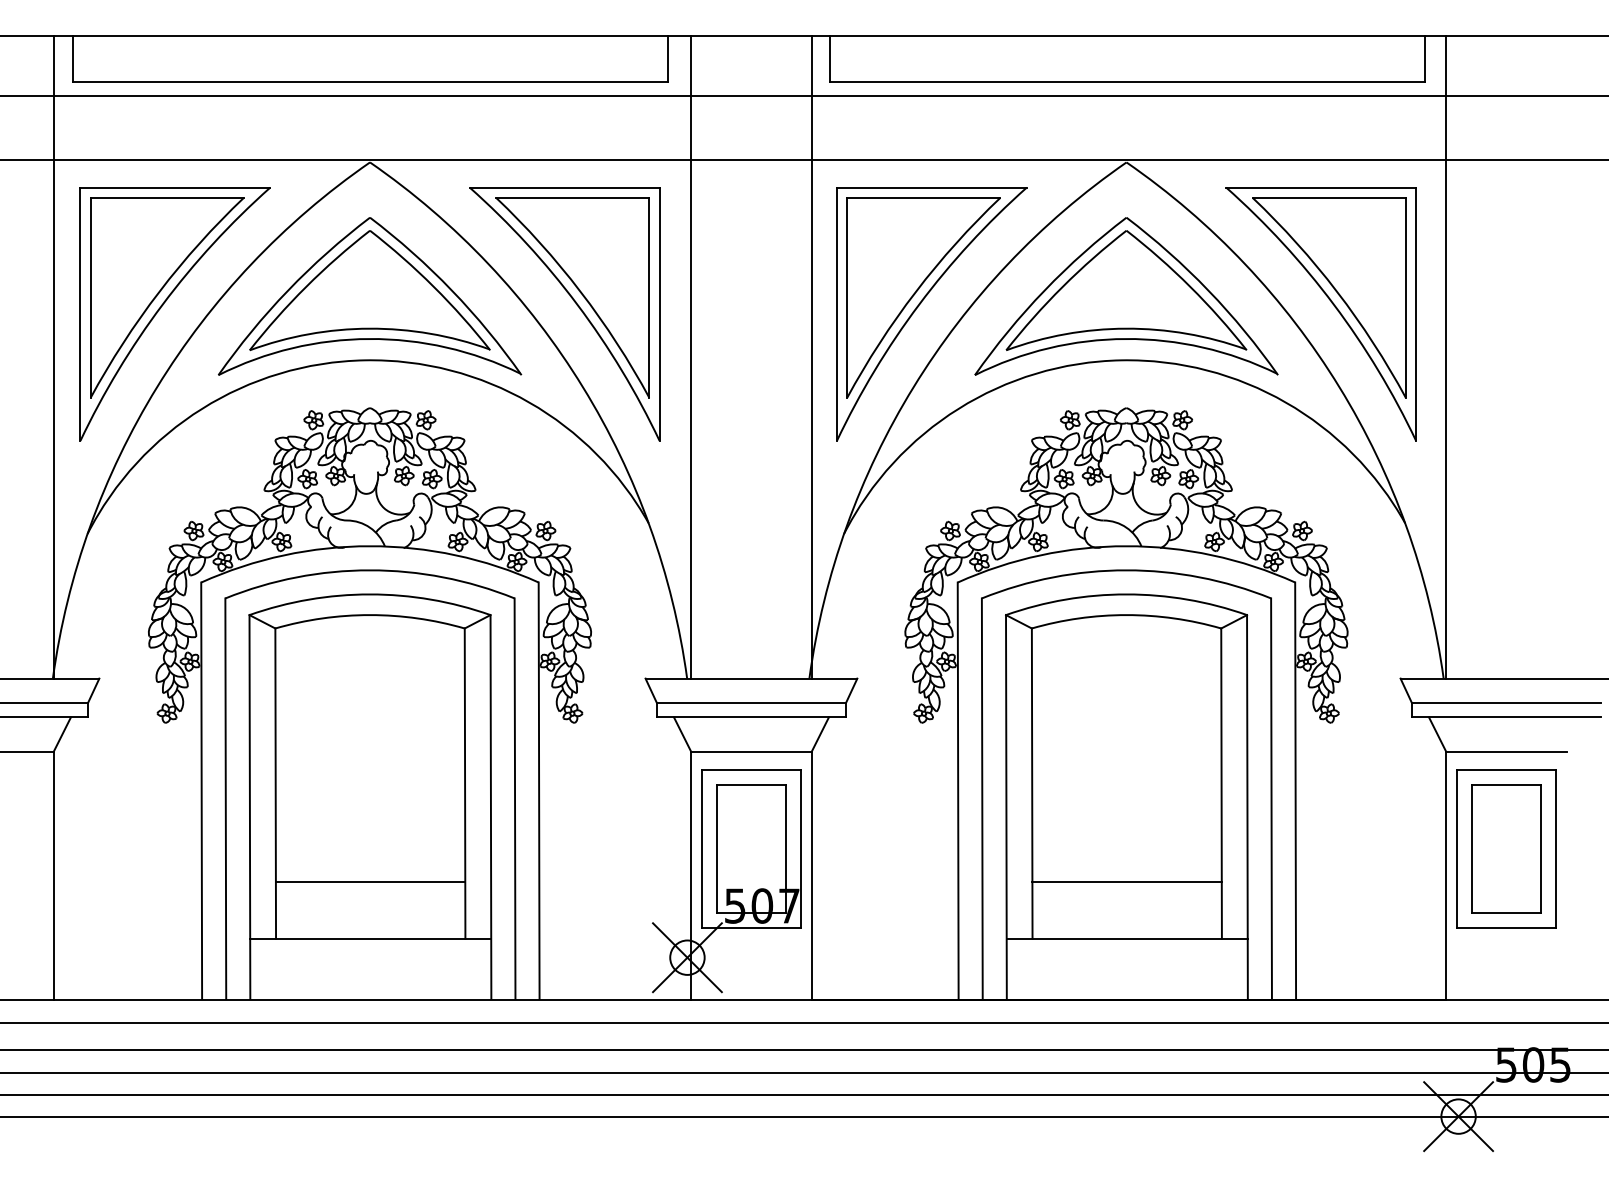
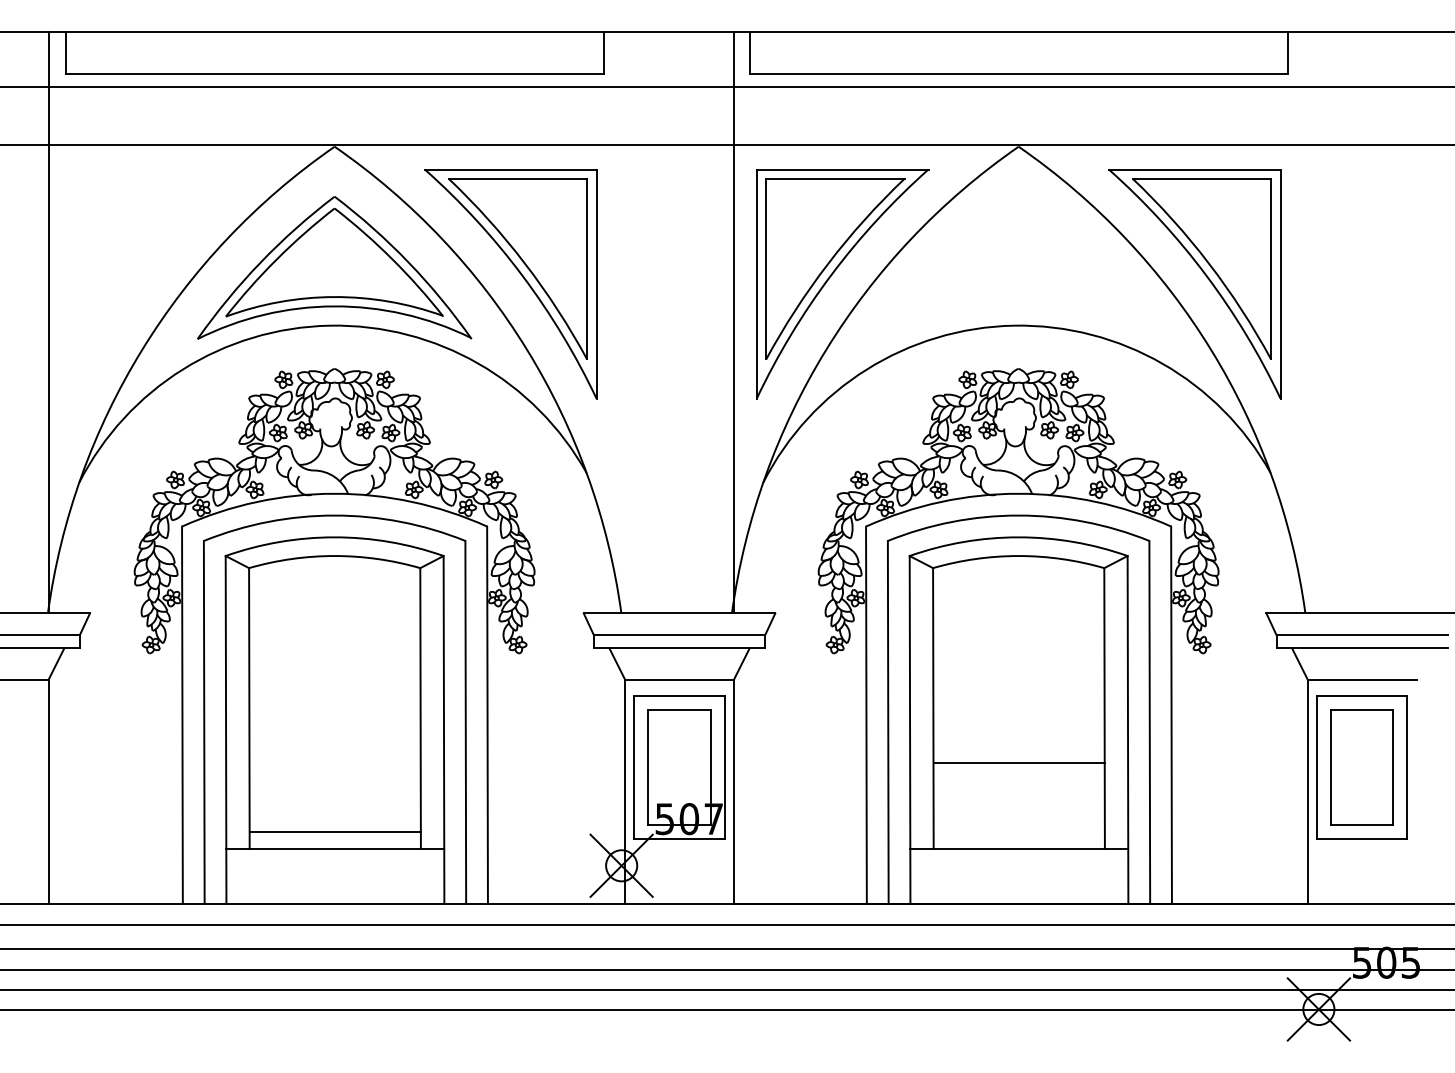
part: (1126, 295) -> (1018, 267), removed
part: (164, 304) -> (148, 275), removed
line: (691, 356) -> (625, 322), removed
line: (1445, 356) -> (1307, 322), removed
line: (369, 882) -> (334, 832), moved
line: (1126, 882) -> (1018, 763), moved

